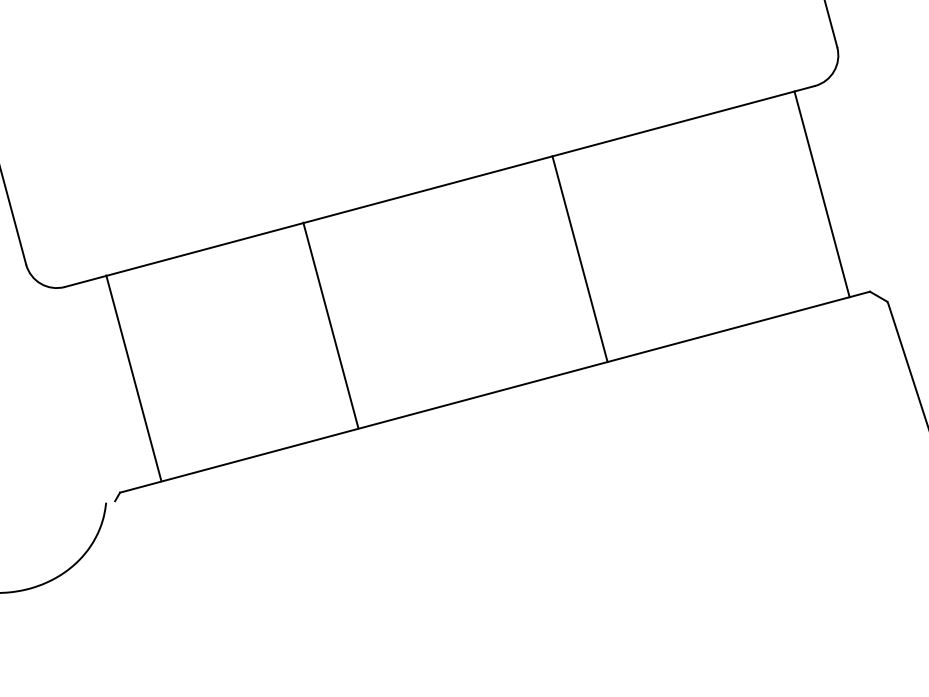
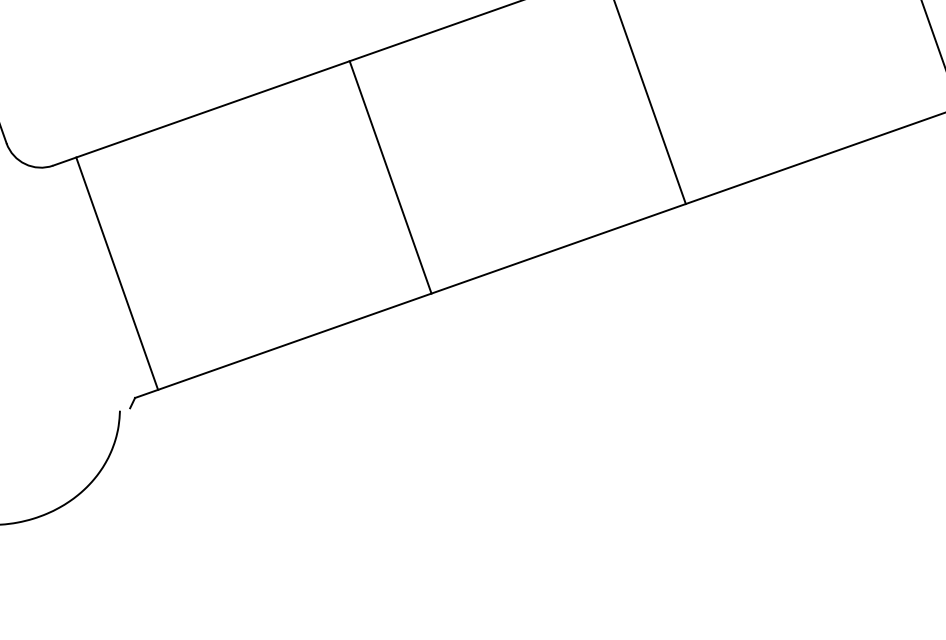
line: (330, 325) -> (390, 177), moved
line: (133, 378) -> (116, 273), moved

